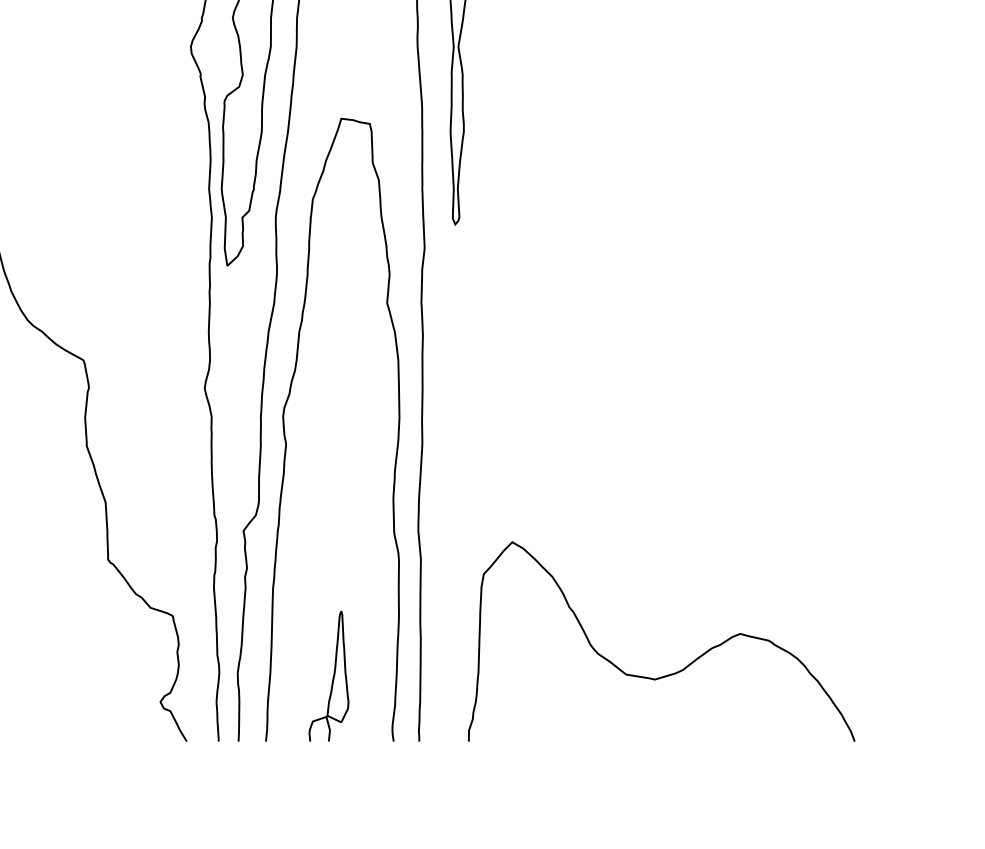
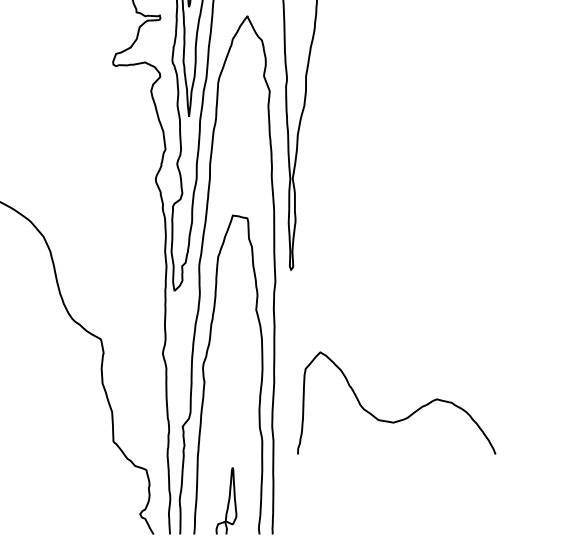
curve: (667, 673) -> (399, 419), moved

